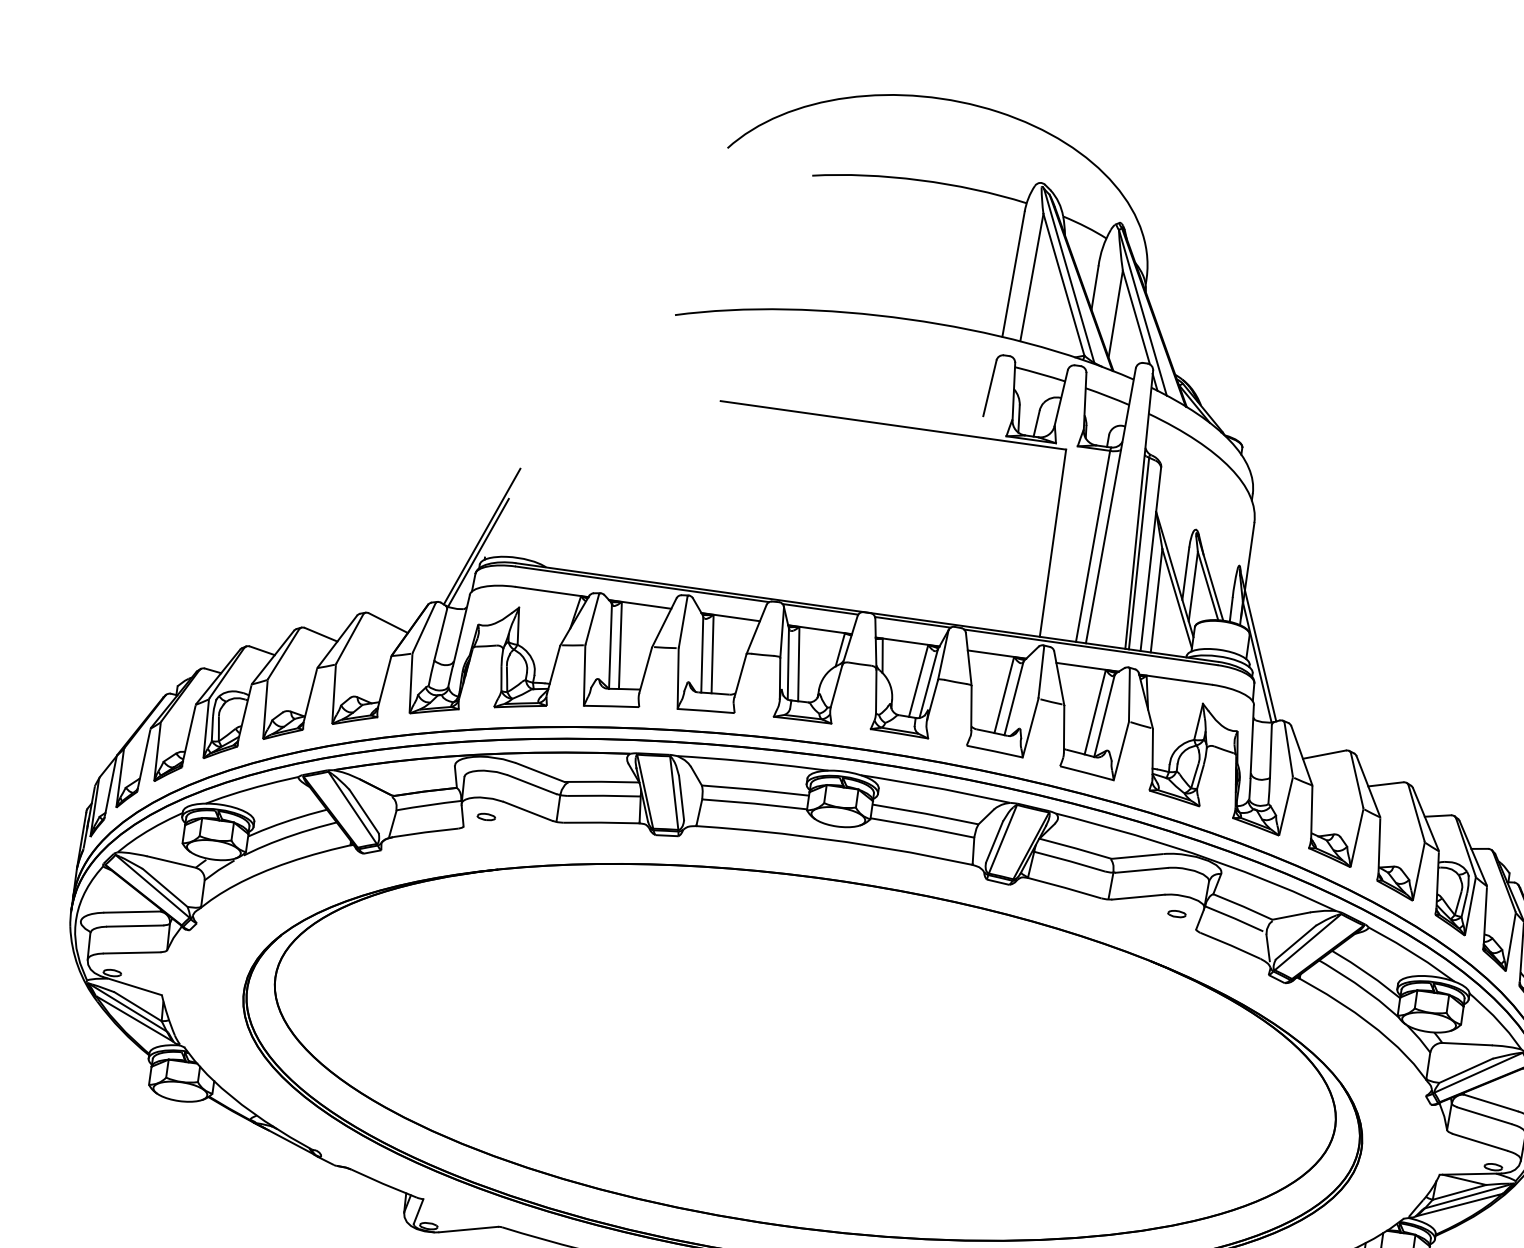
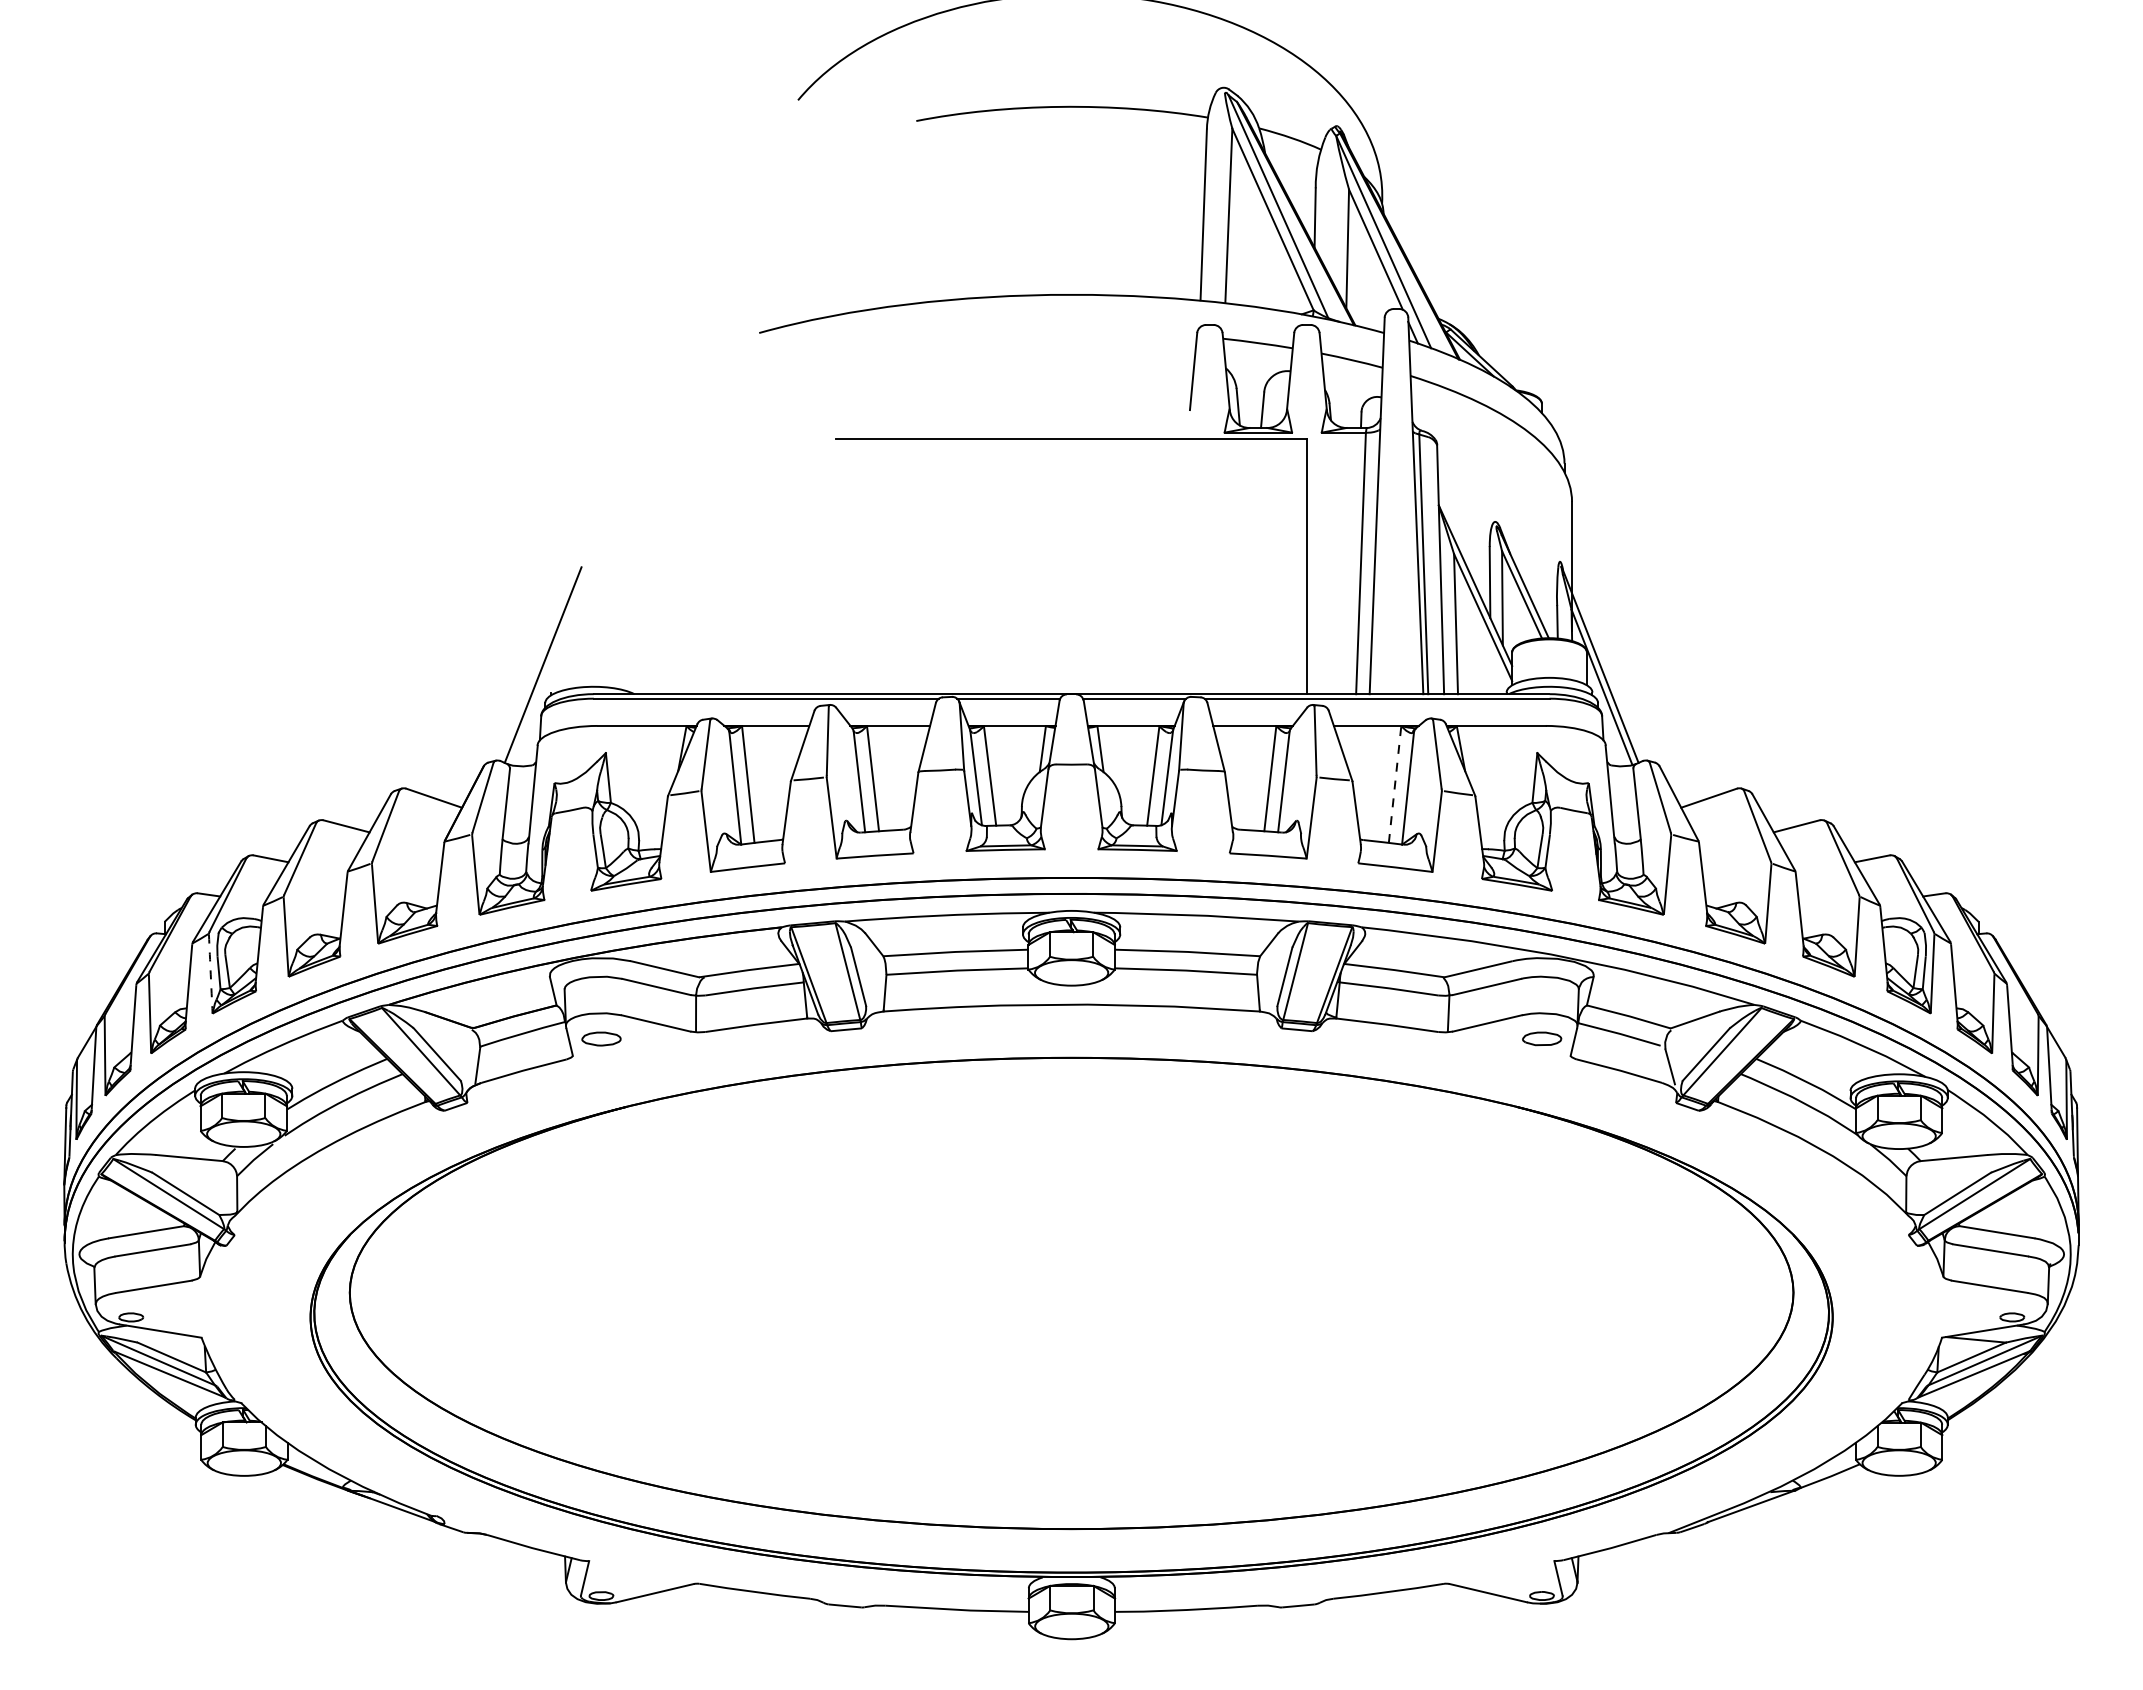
line: (477, 552) -> (540, 687), removed
line: (1095, 712) -> (1395, 784), solid -> dashed
arc: (205, 729) -> (210, 974), solid -> dashed
part: (486, 816) -> (601, 1038), size x1.6
part: (1176, 913) -> (1541, 1038), size x1.6

